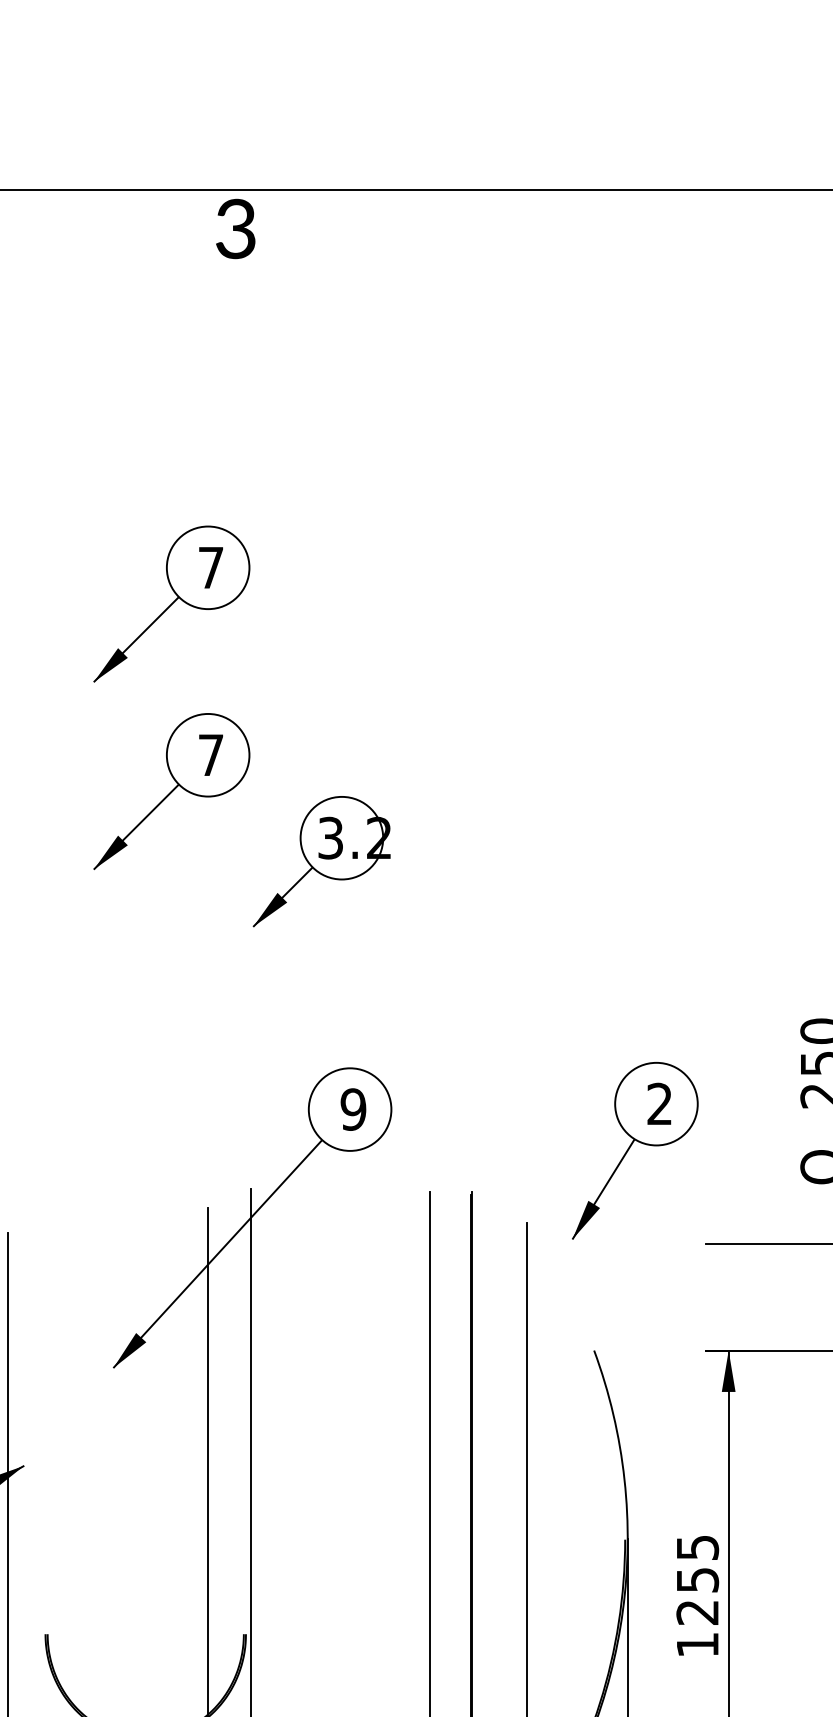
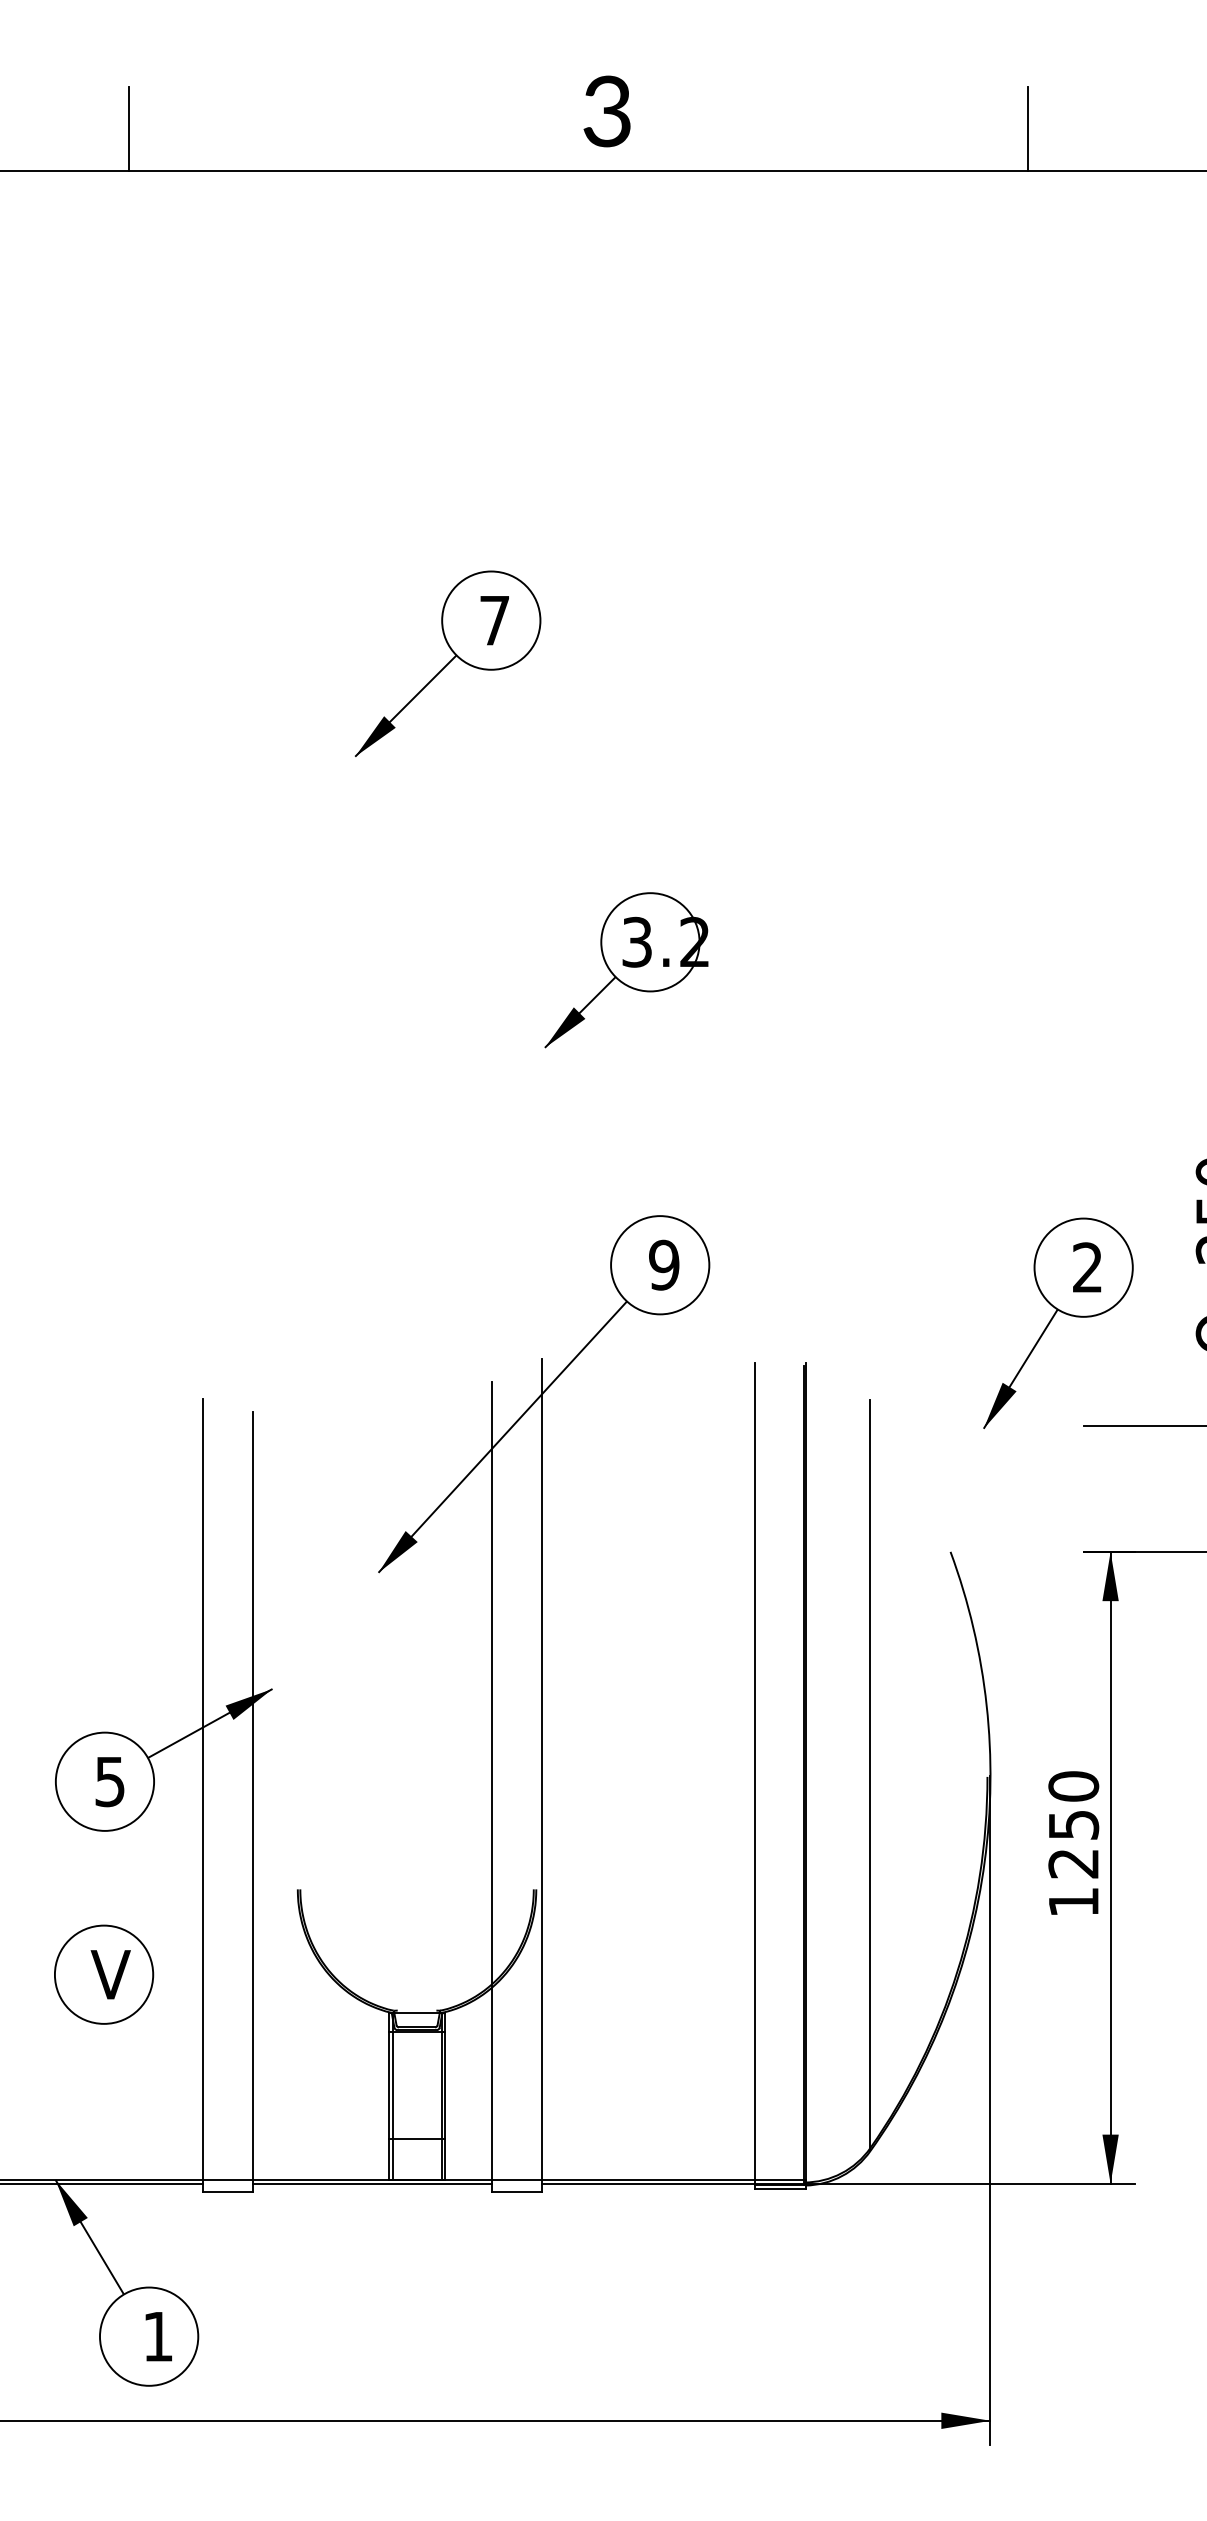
line: (658, 155) -> (1027, 129), added
text: (235, 228) -> (606, 111), moved
part: (171, 791) -> (447, 886), removed
part: (631, 1146) -> (1053, 1318), moved
text: (697, 1547) -> (1073, 1786), 1255 -> 1250

